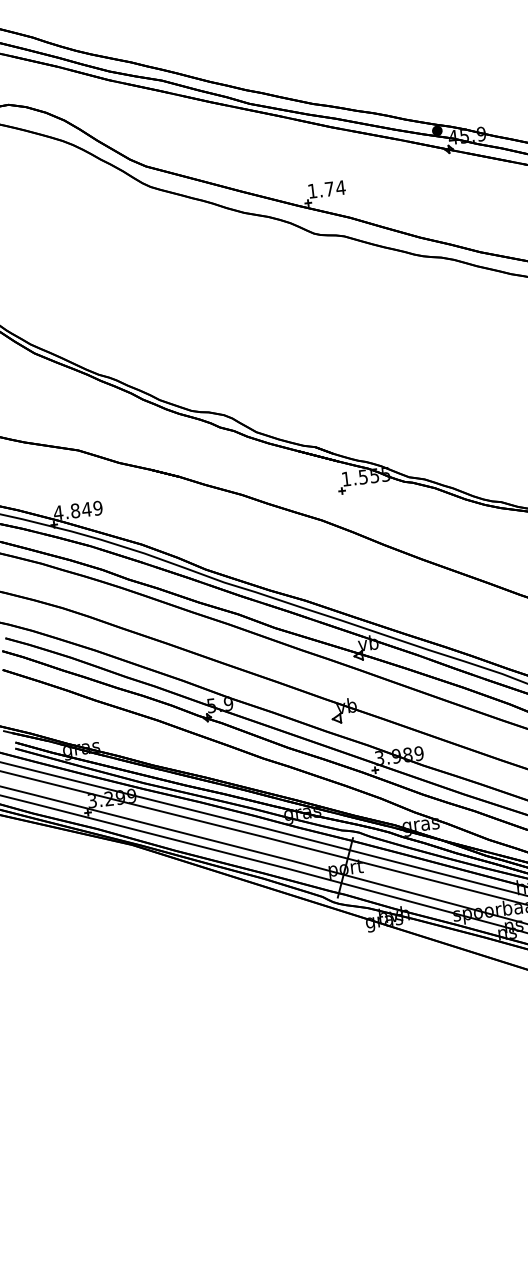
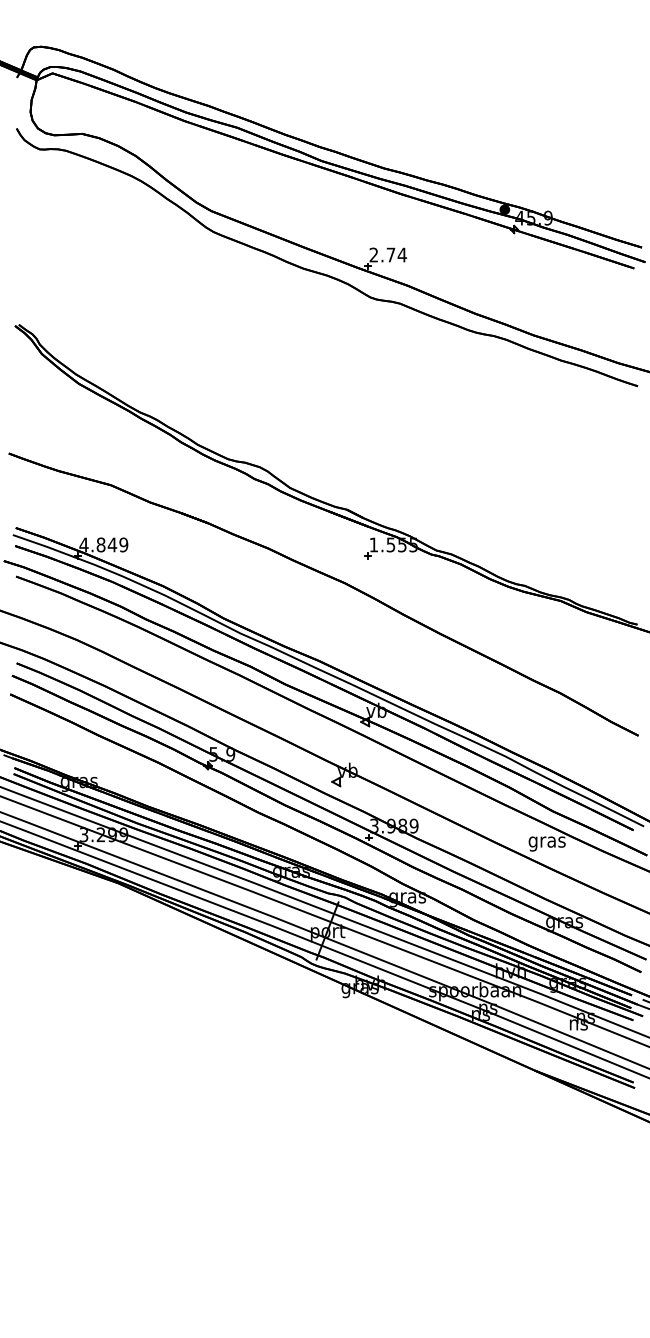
text: (312, 190) -> (373, 254), 1.74 -> 2.74

